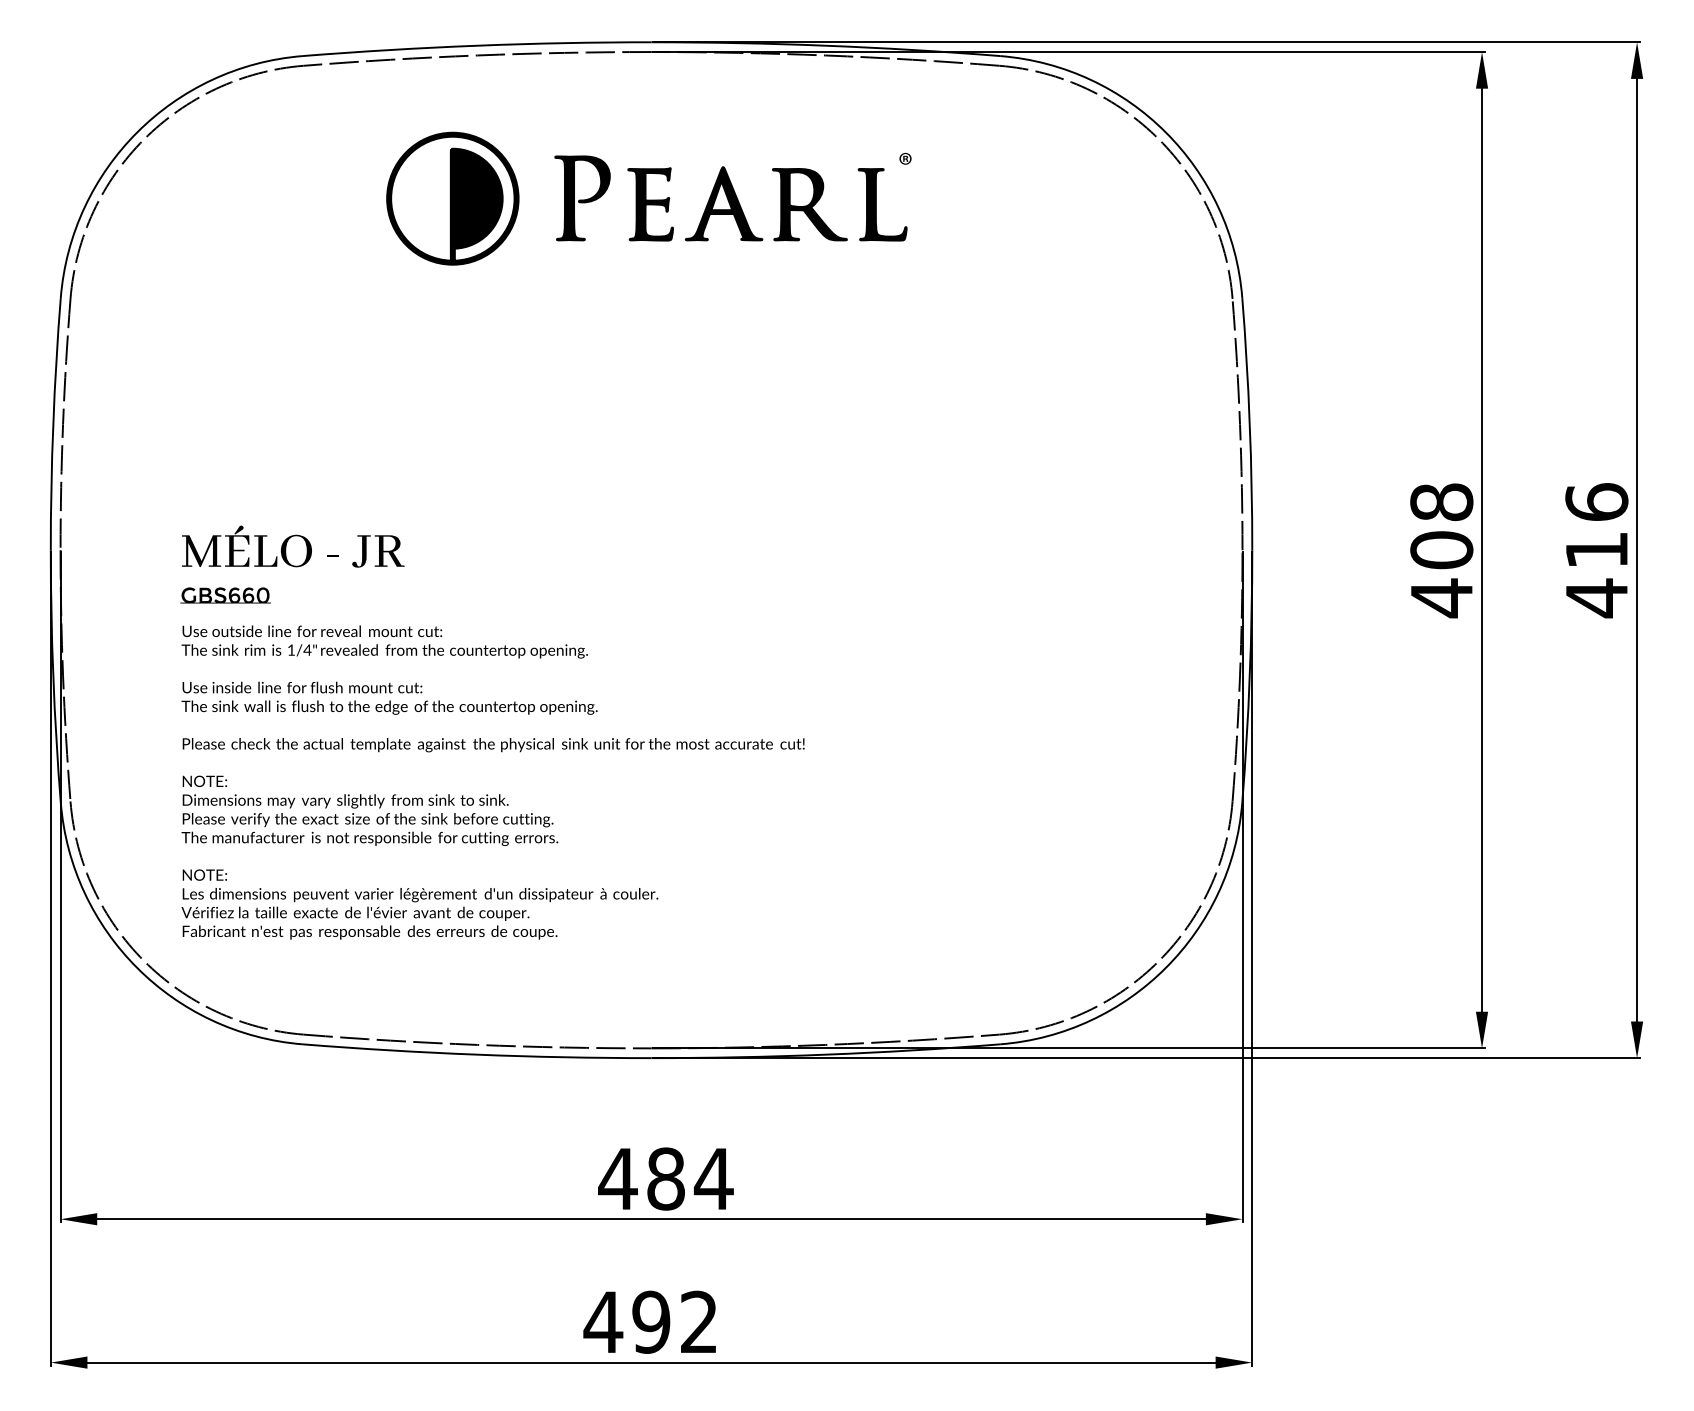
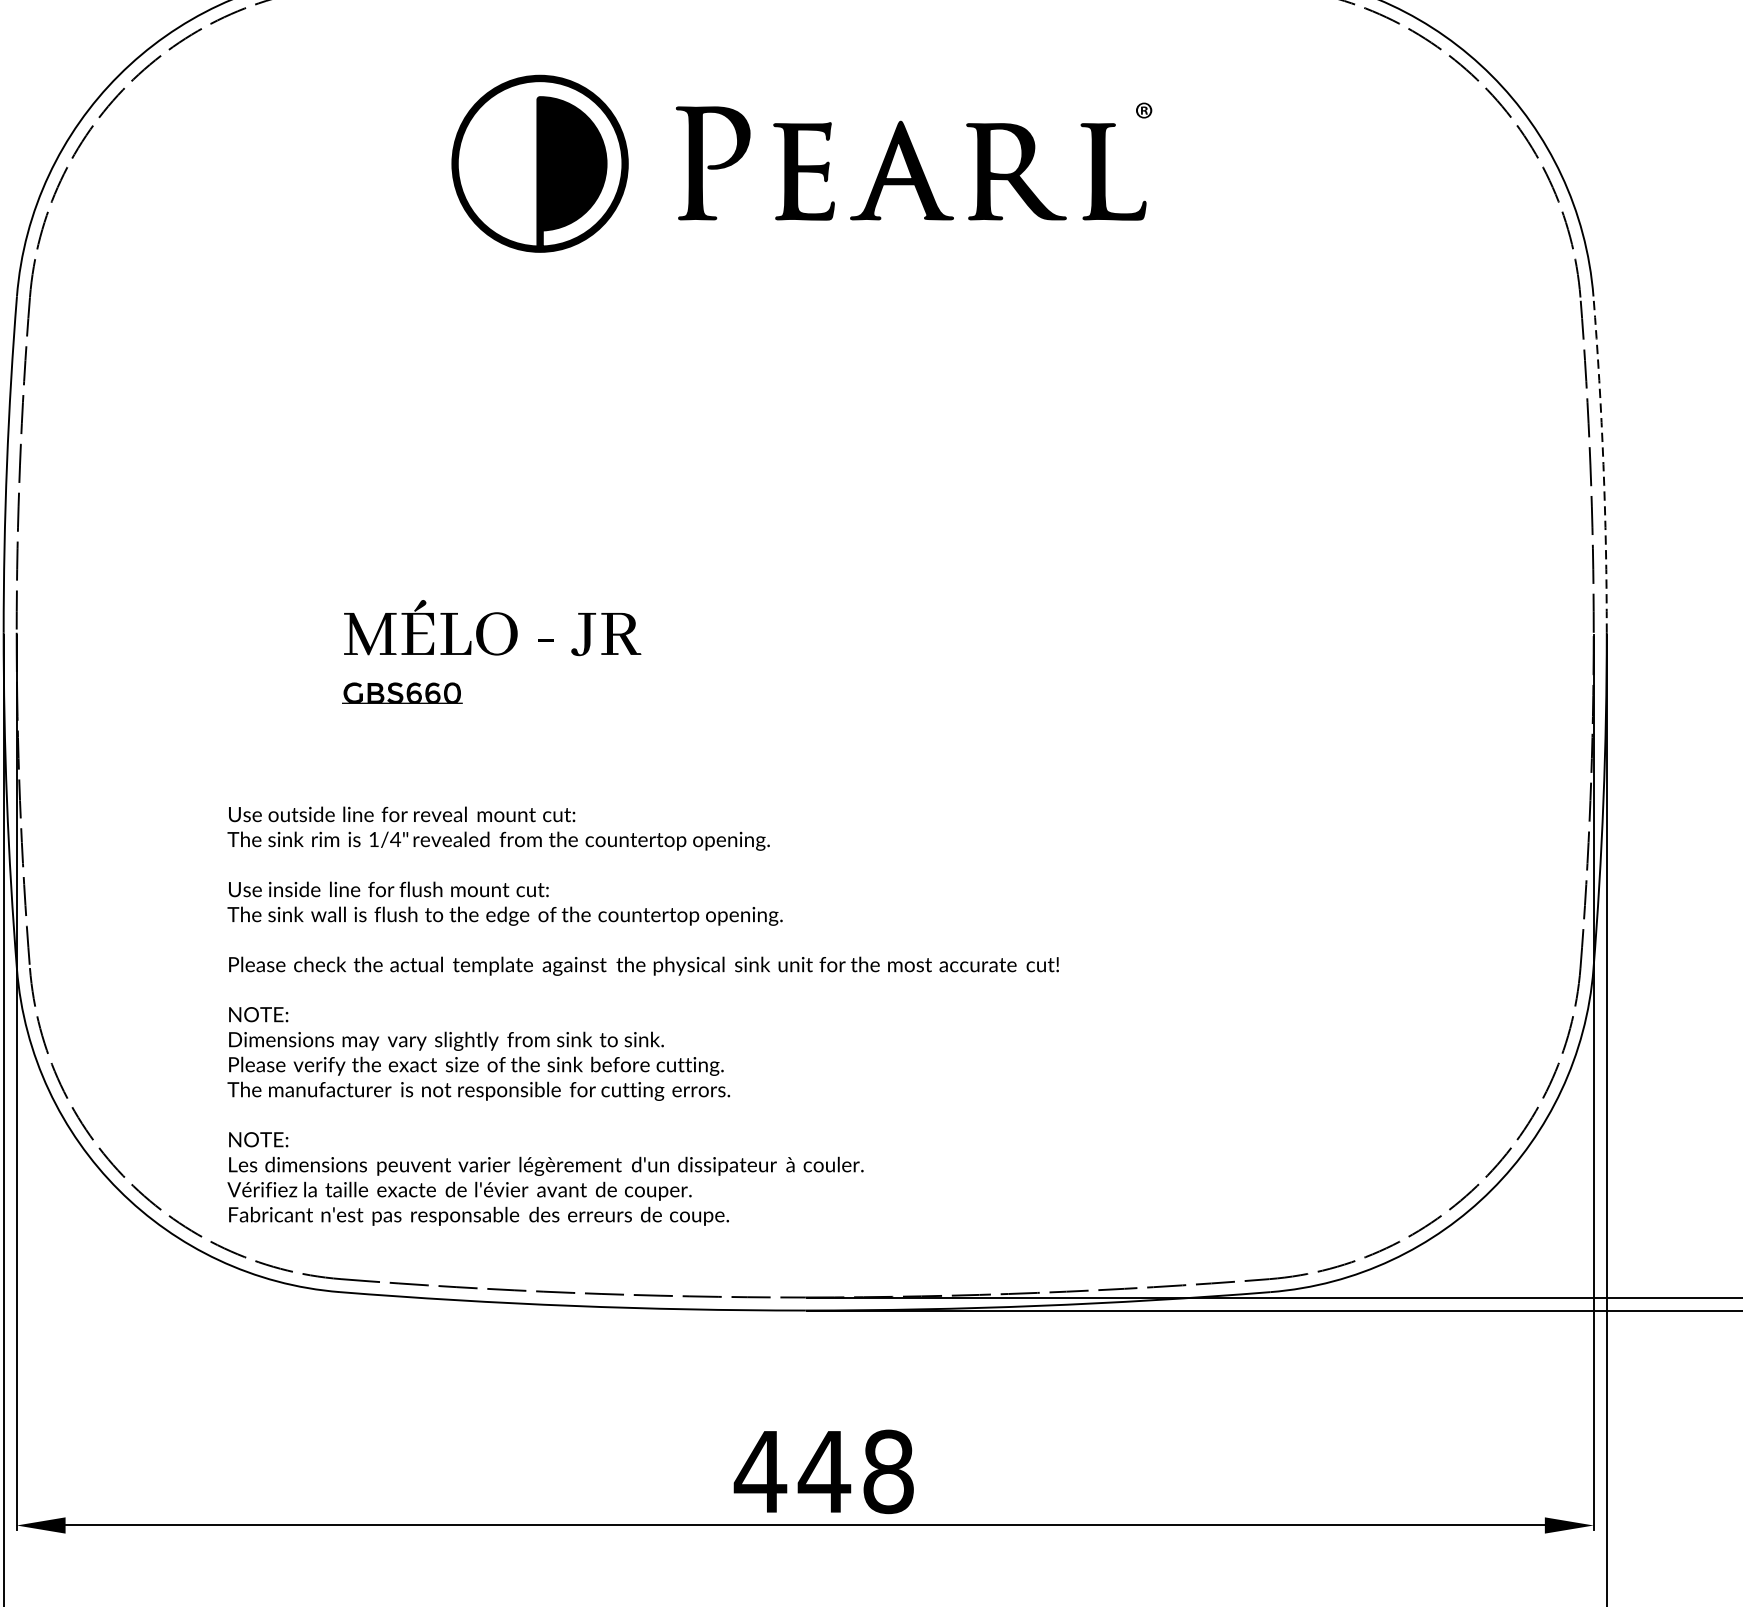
arc: (1249, 424) -> (1603, 465), solid -> dashed
text: (292, 564) -> (491, 651), moved
text: (492, 782) -> (642, 1016), moved
text: (689, 1178) -> (855, 1471), 484 -> 448

